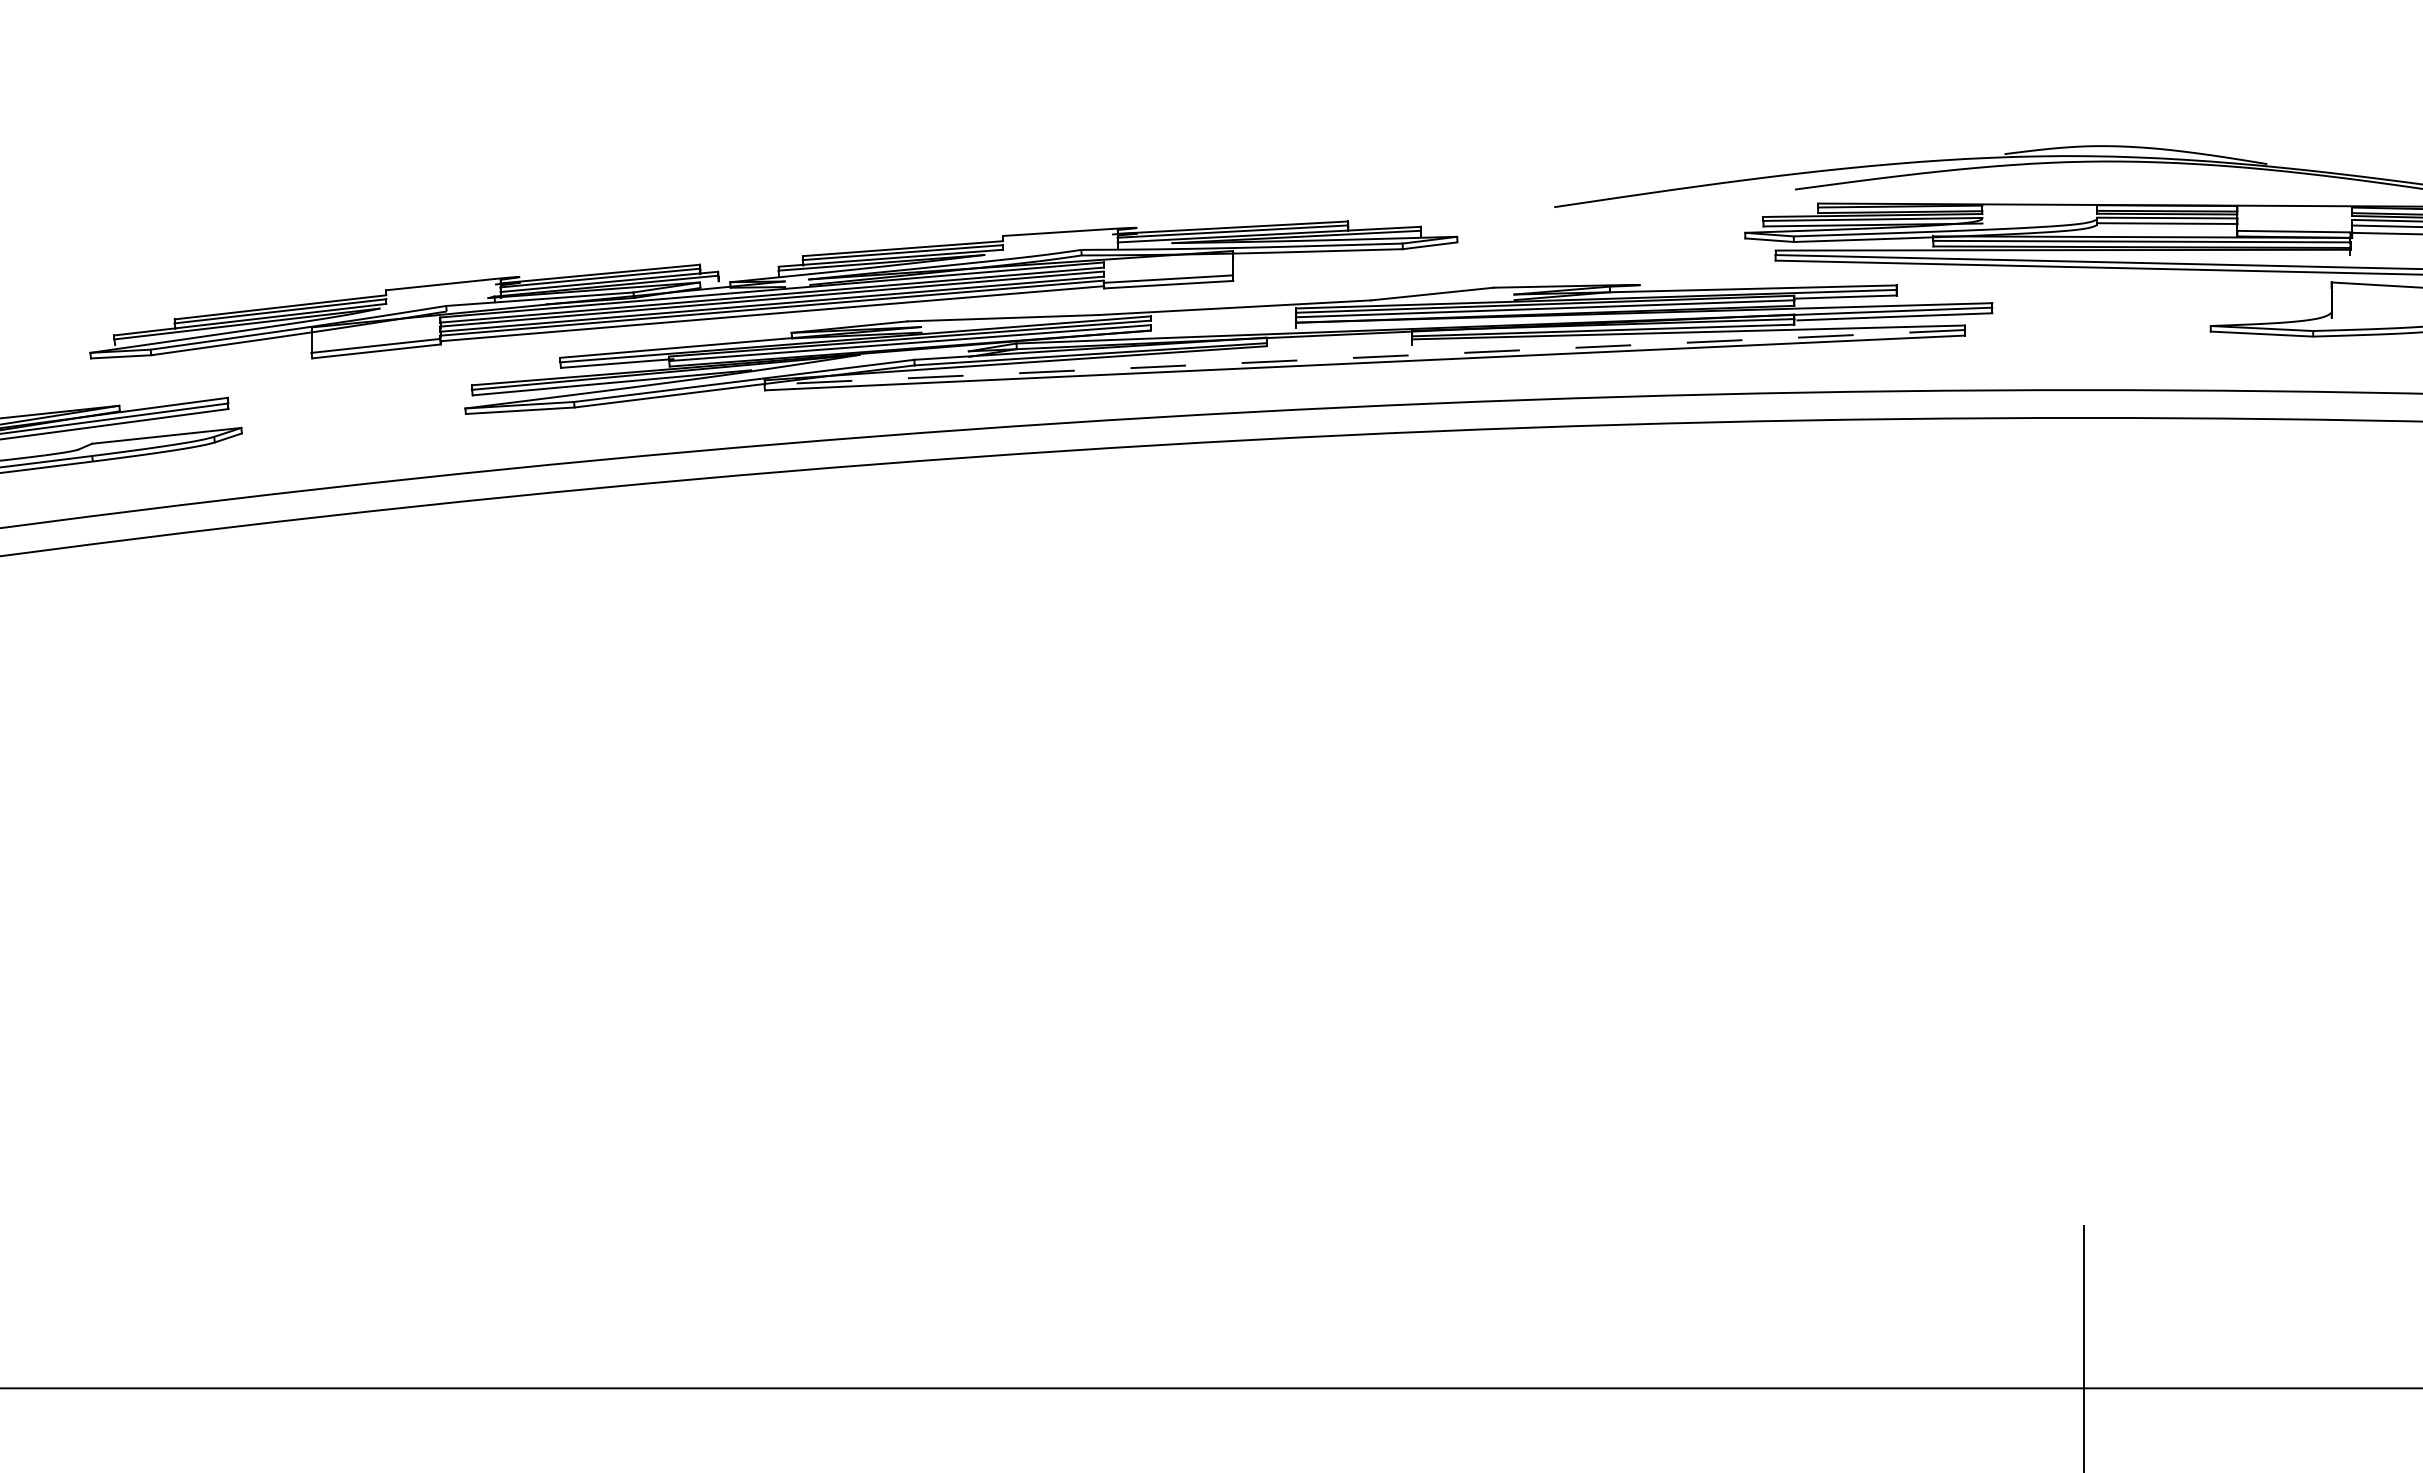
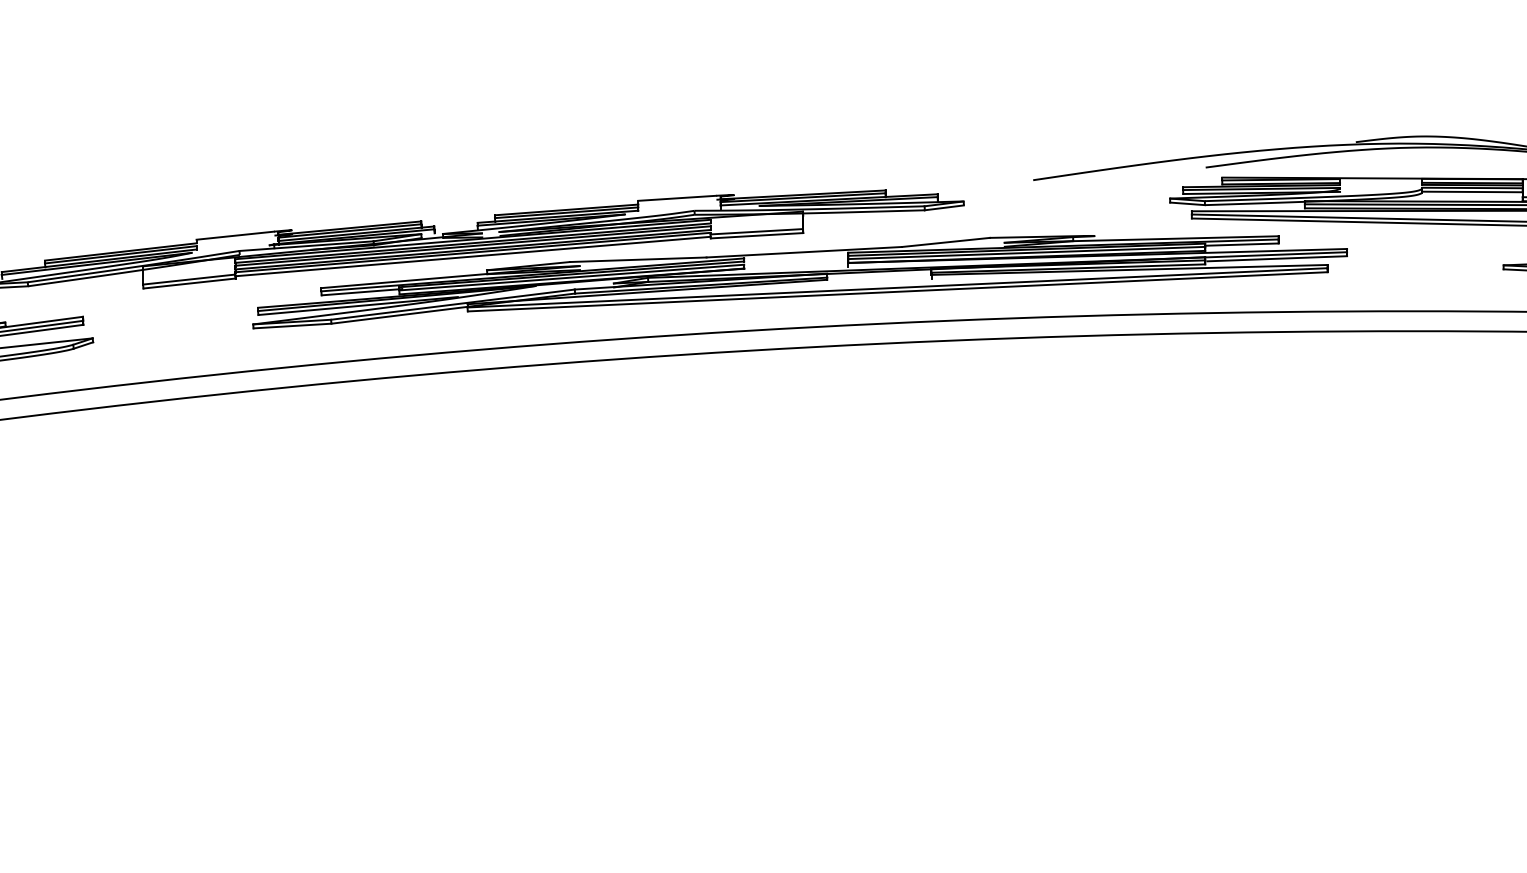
line: (1364, 357) -> (897, 287), dashed -> solid

